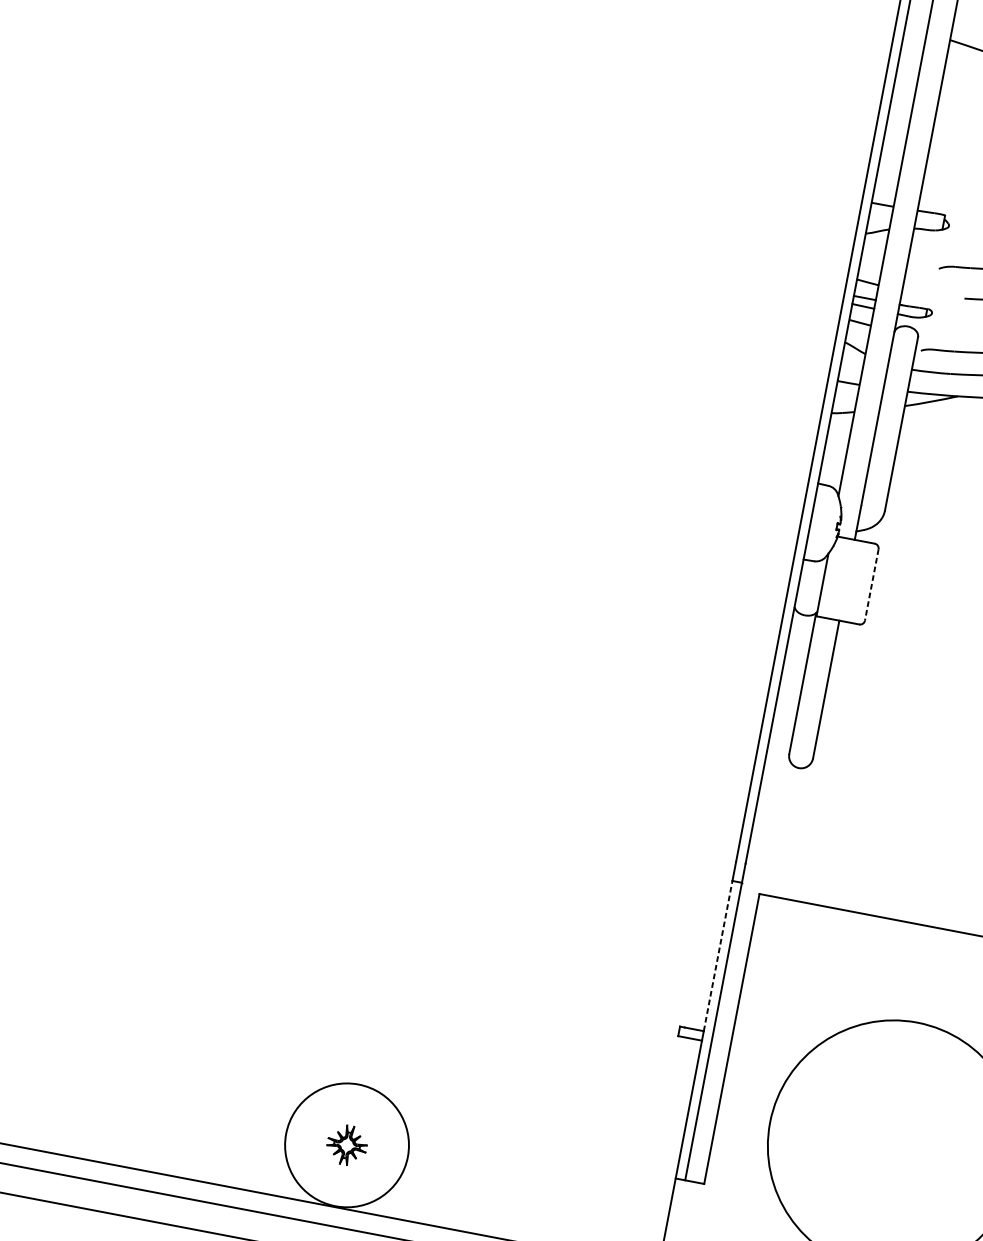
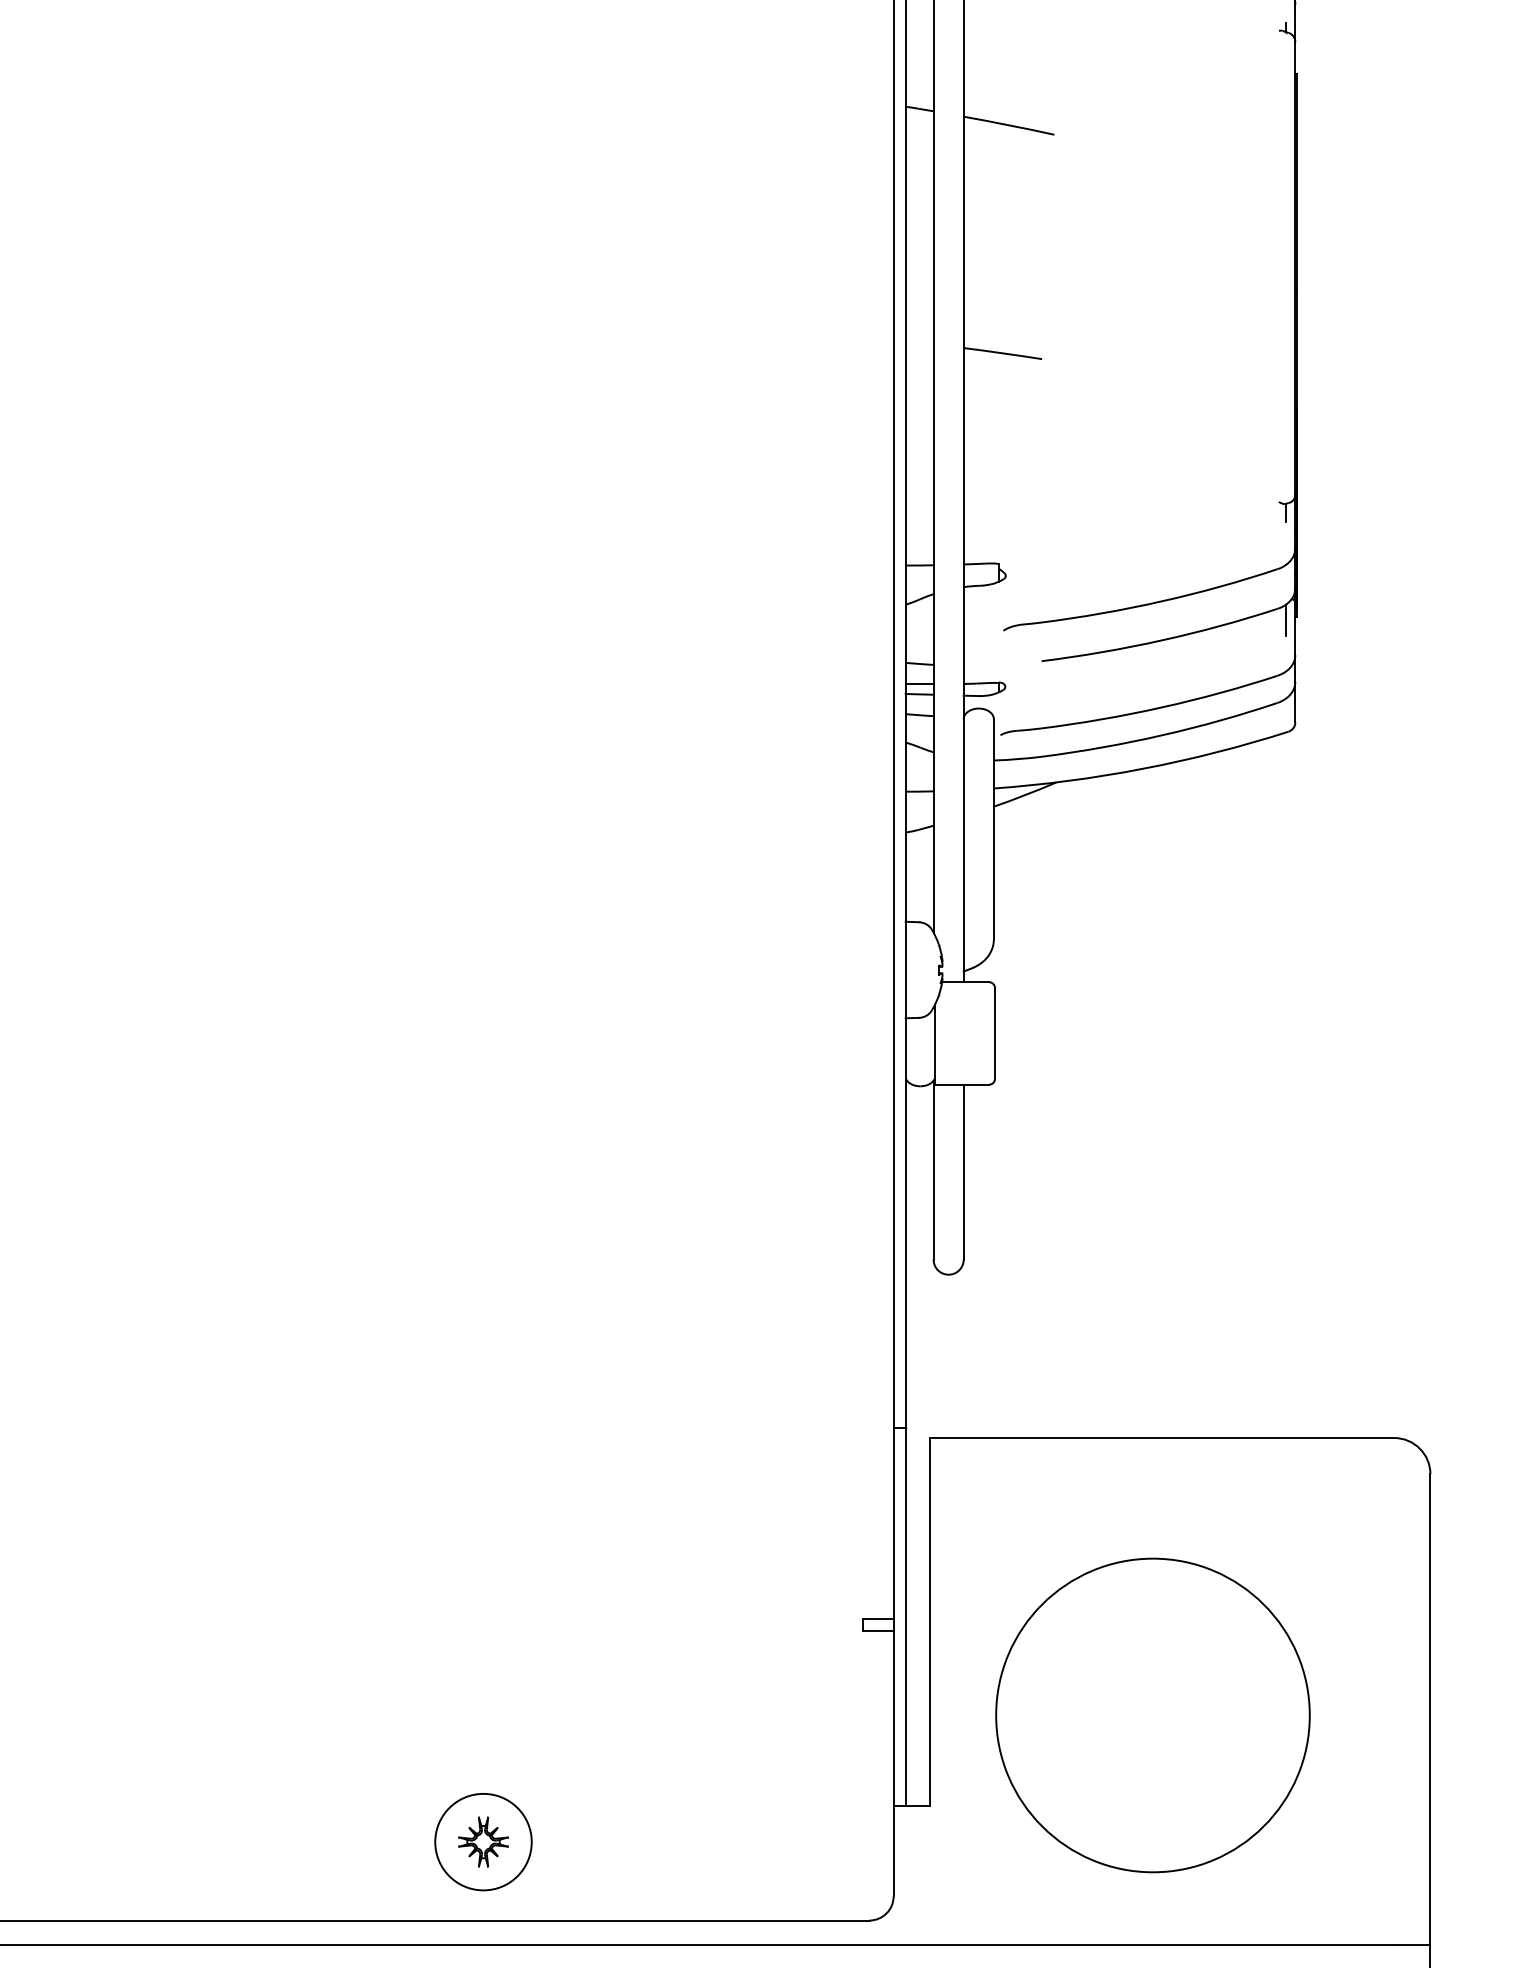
line: (872, 585) -> (995, 1033), dashed -> solid
line: (718, 955) -> (893, 1523), dashed -> solid
circle: (347, 1144) -> (483, 1841), size x0.62

